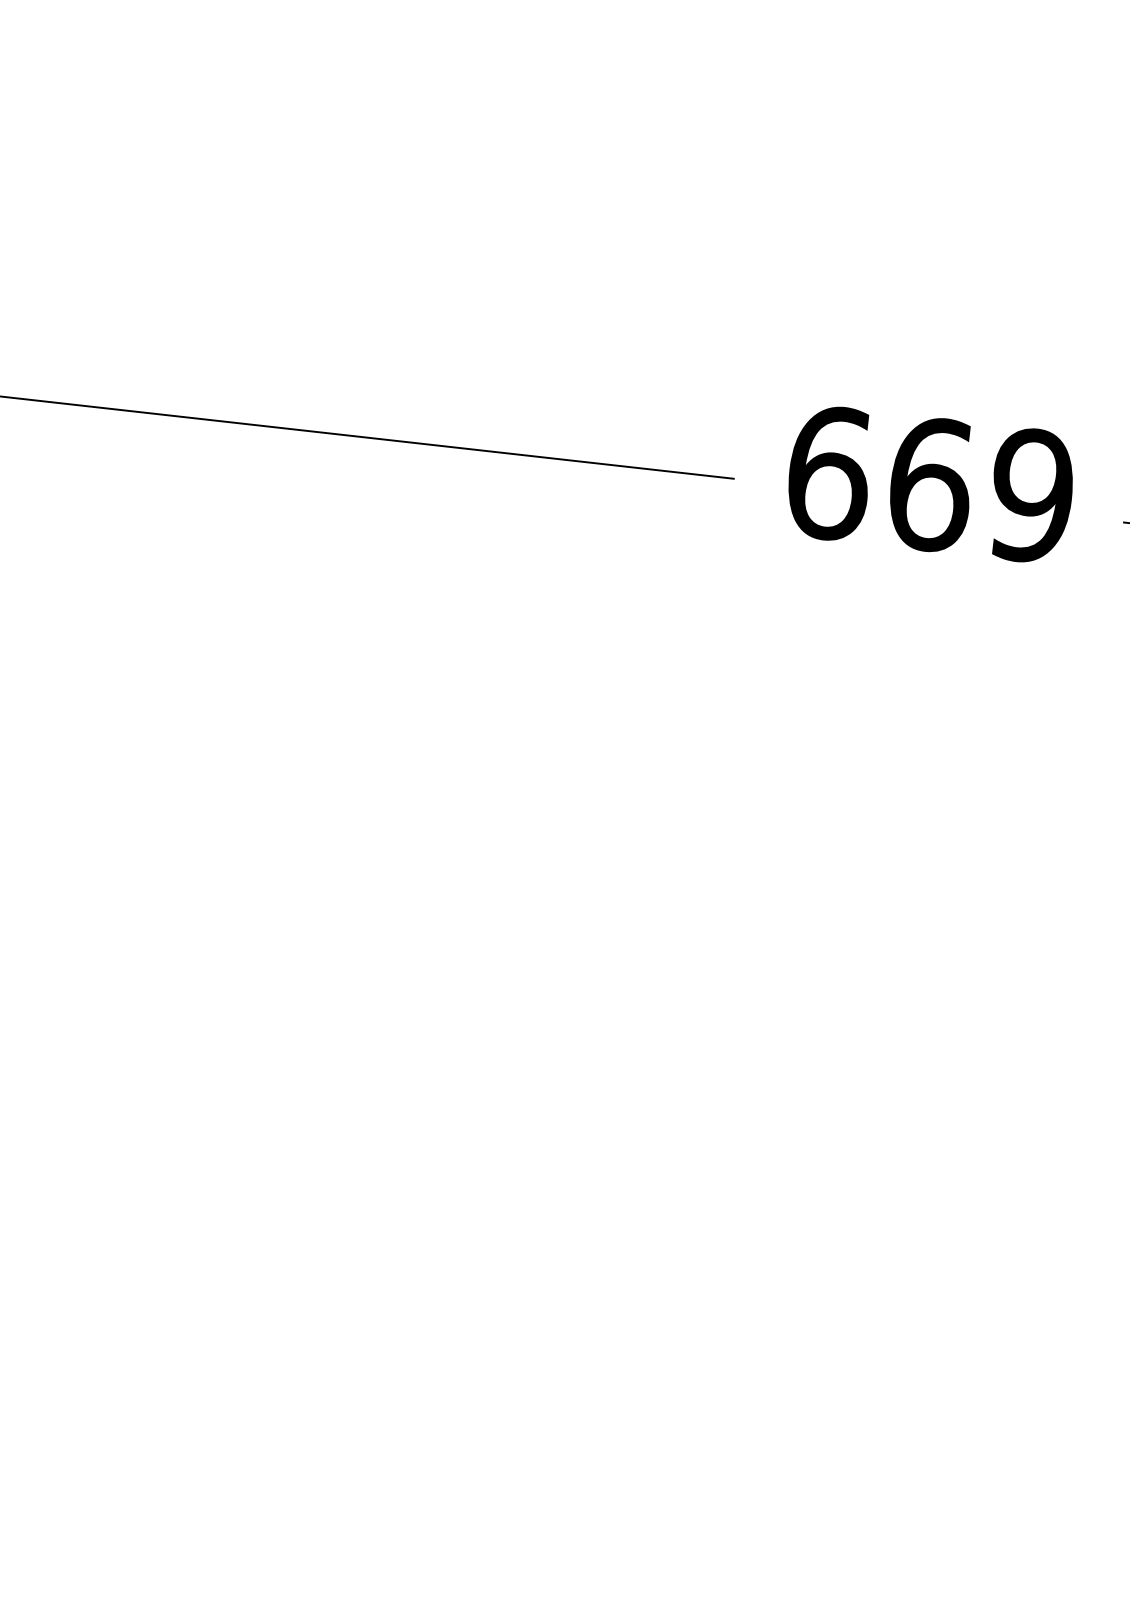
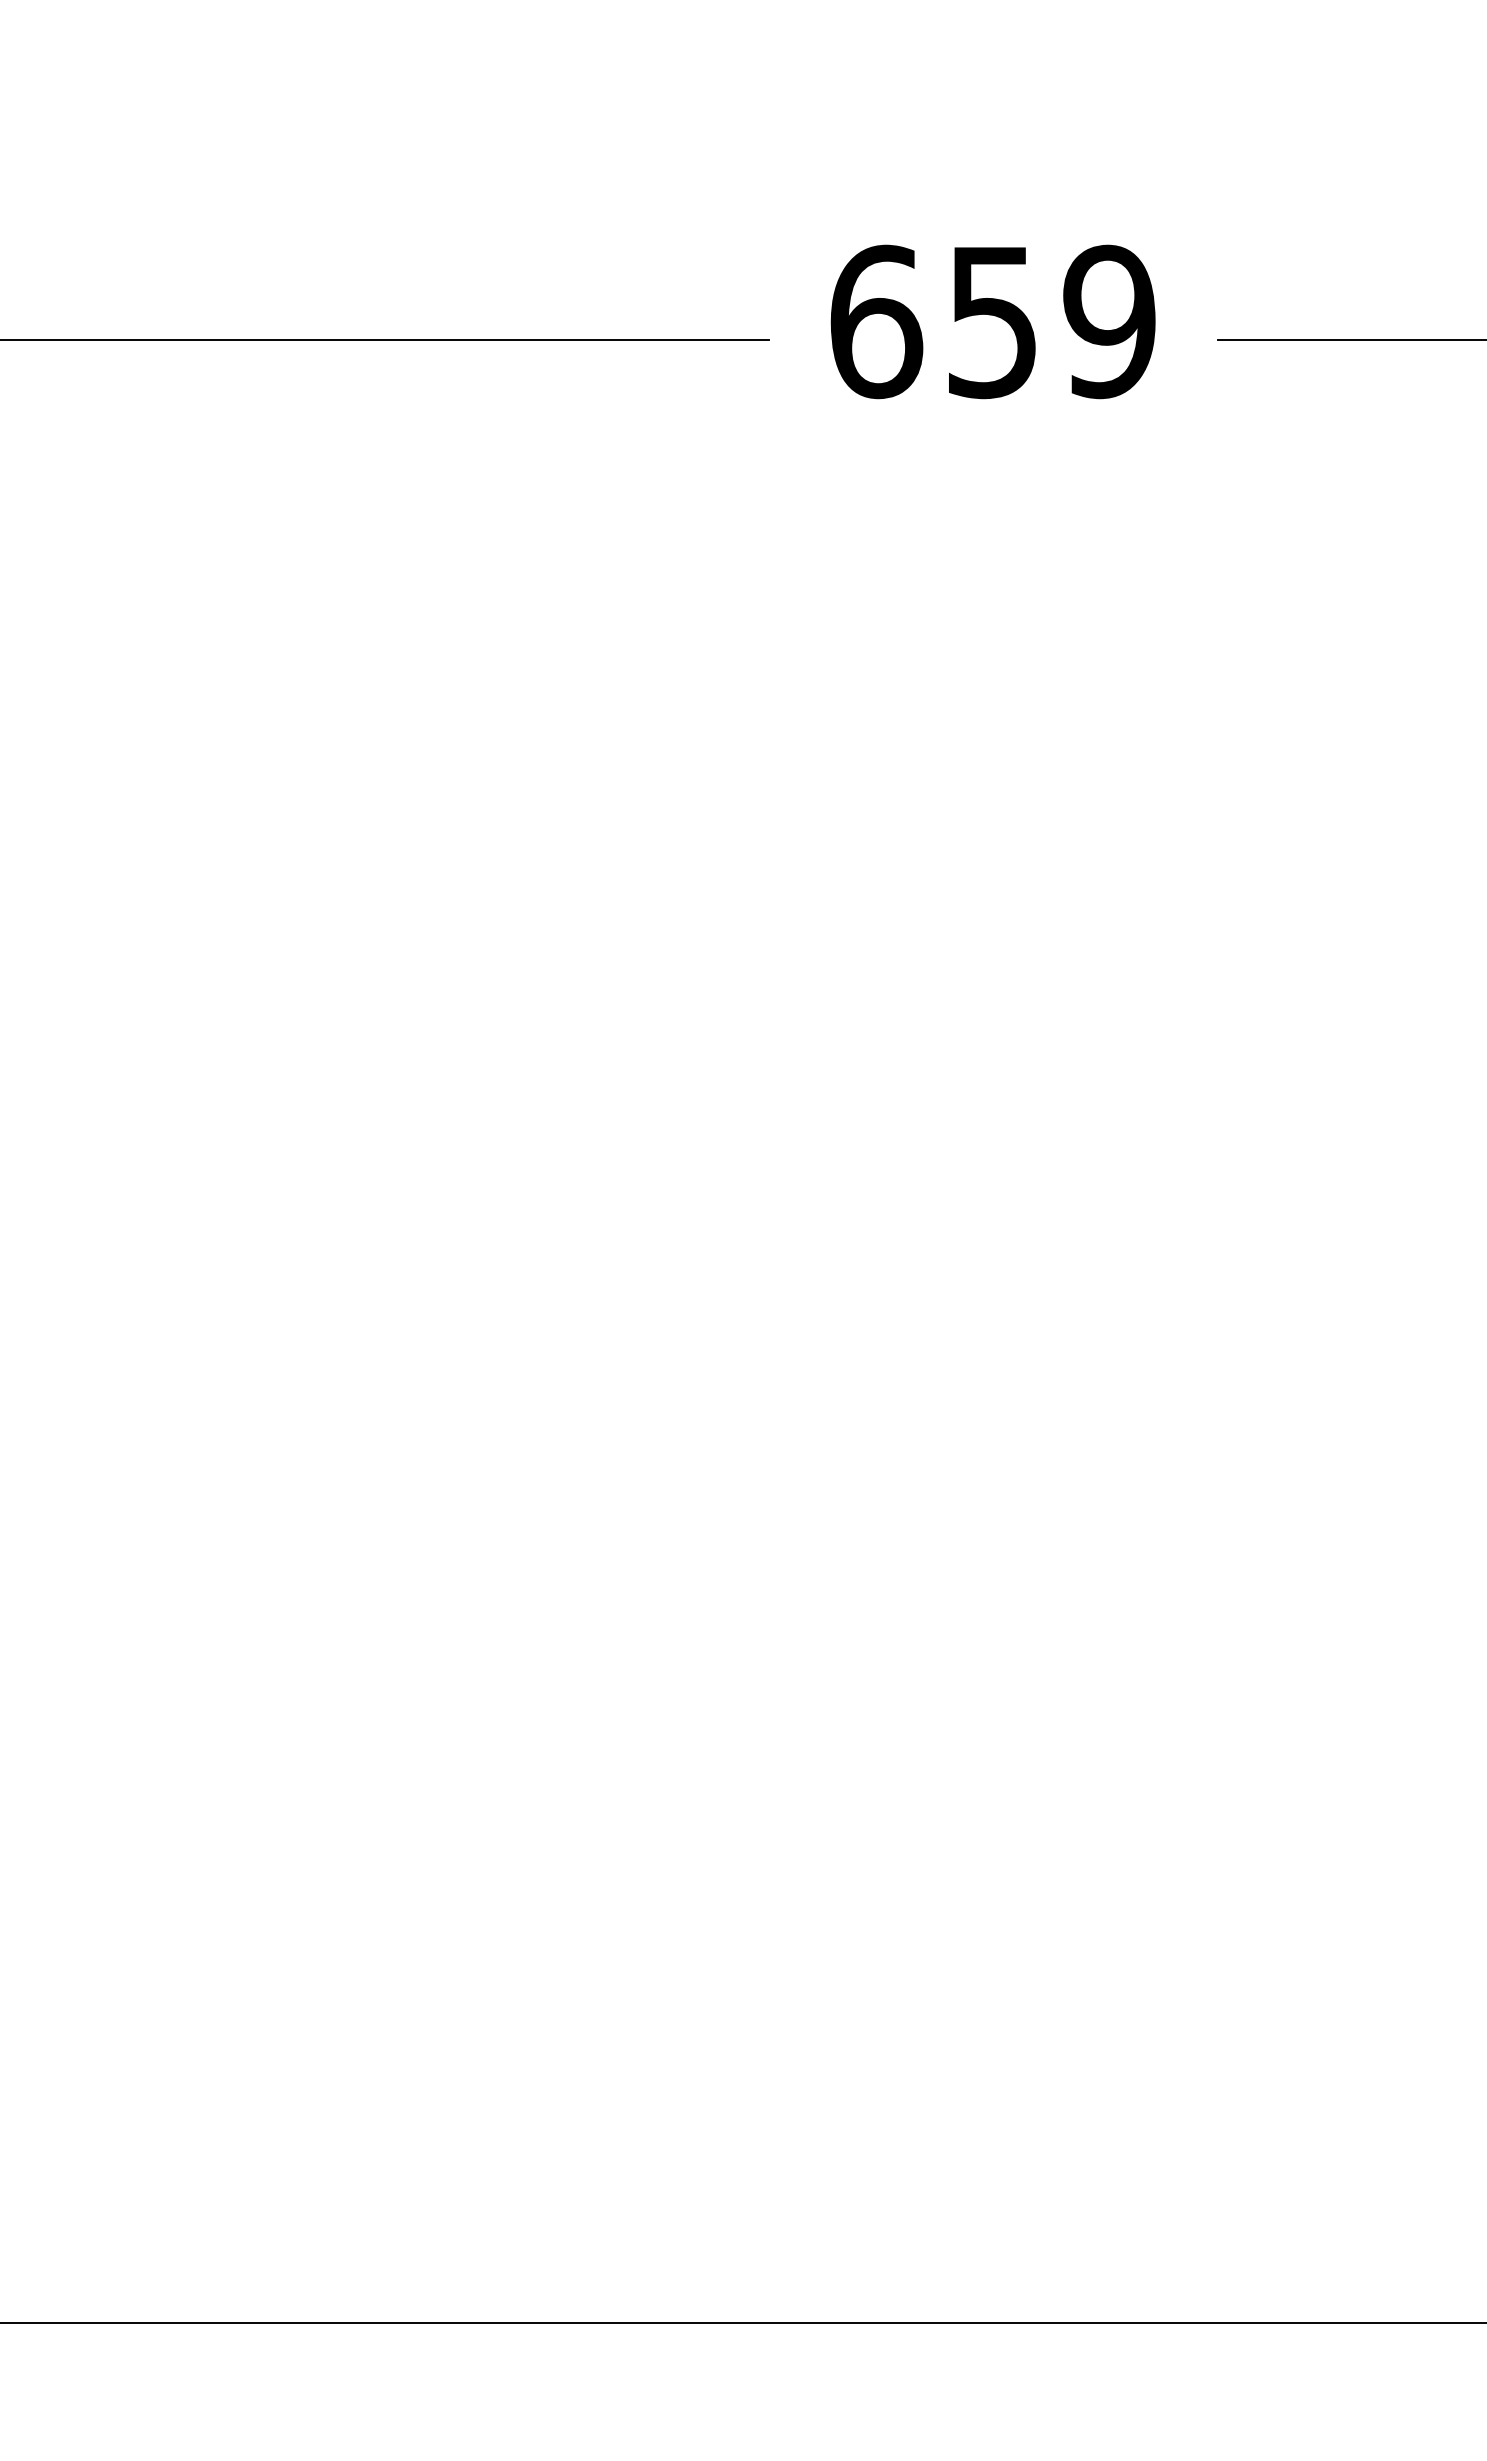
text: (930, 484) -> (993, 321), 669 -> 659

